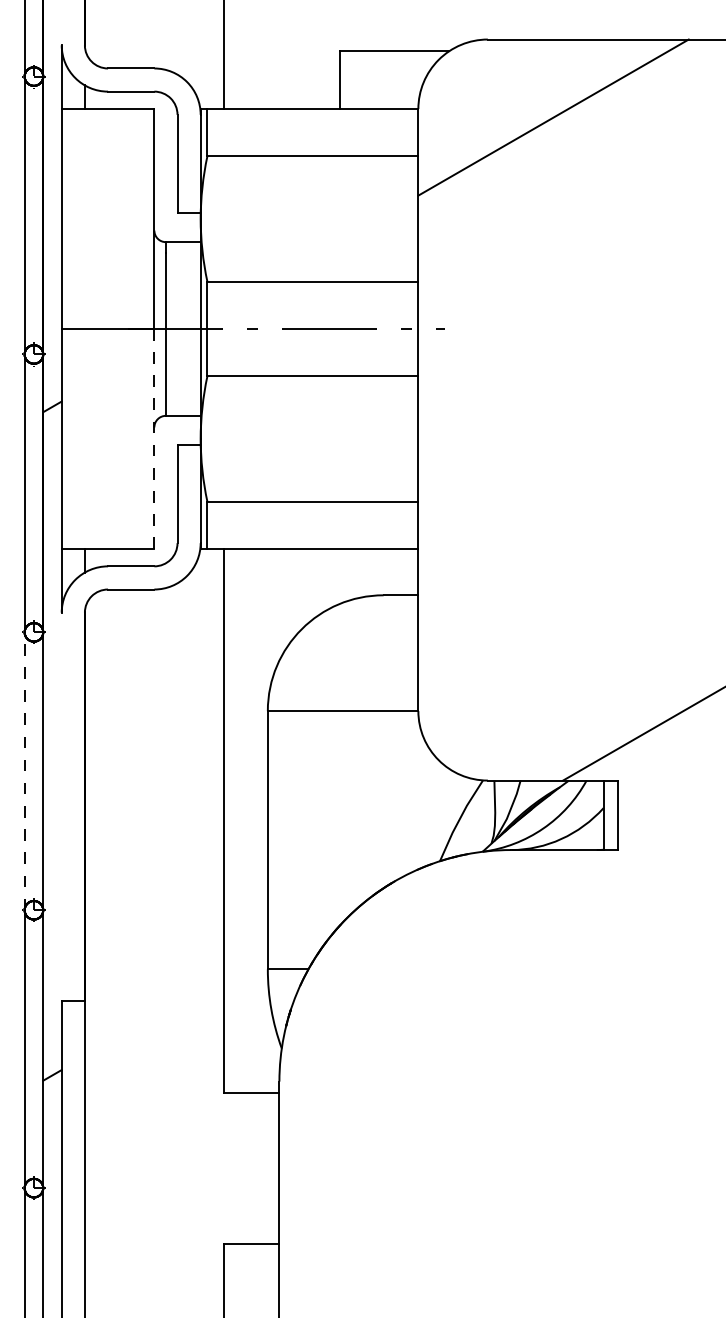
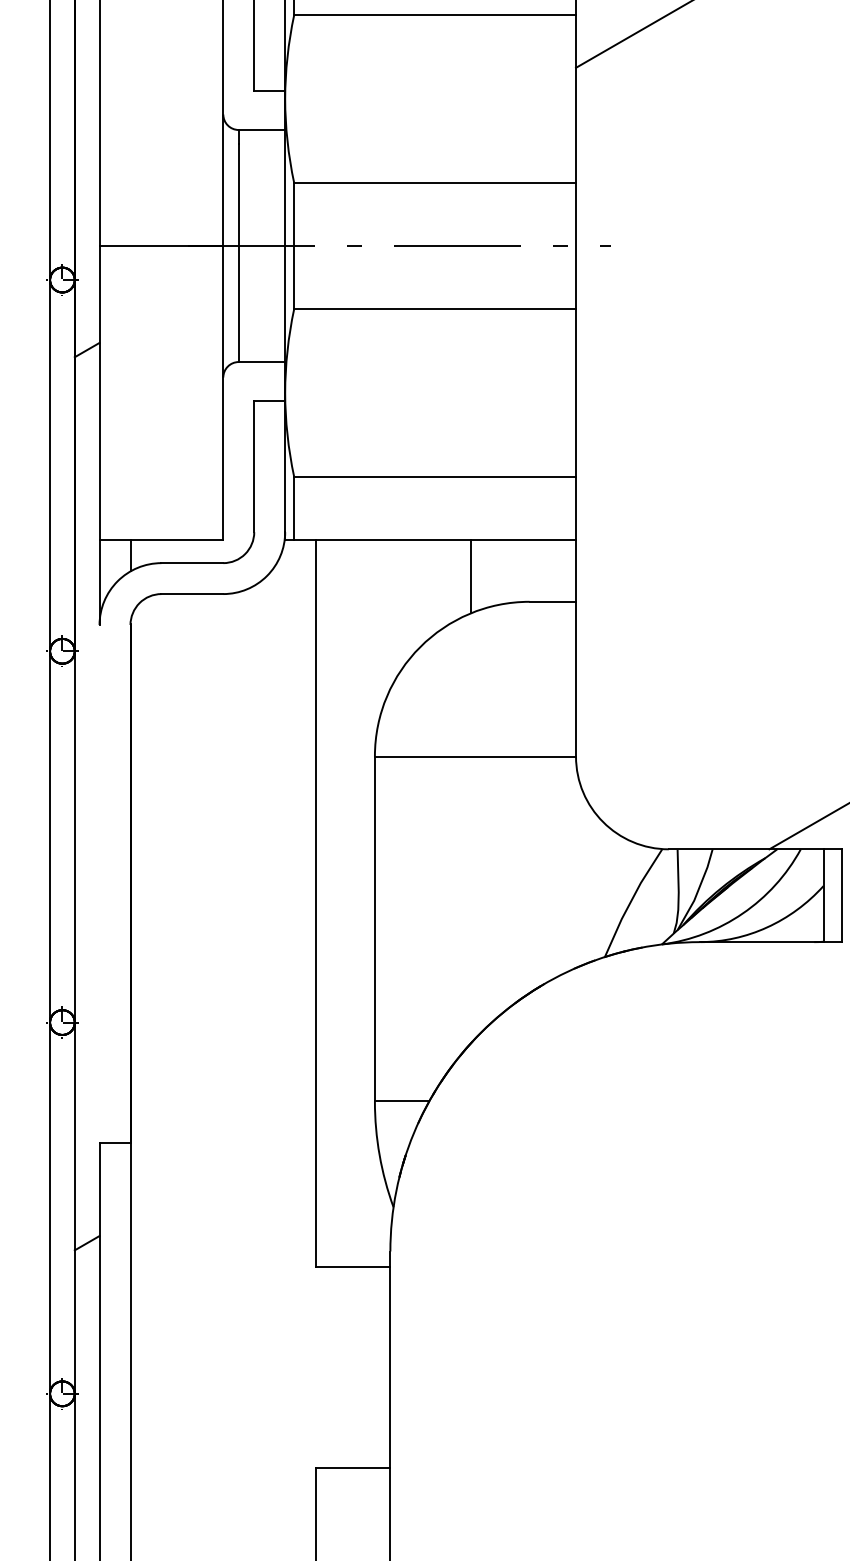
line: (154, 439) -> (223, 393), dashed -> solid
line: (339, 576) -> (470, 576), added
line: (24, 771) -> (49, 837), dashed -> solid

